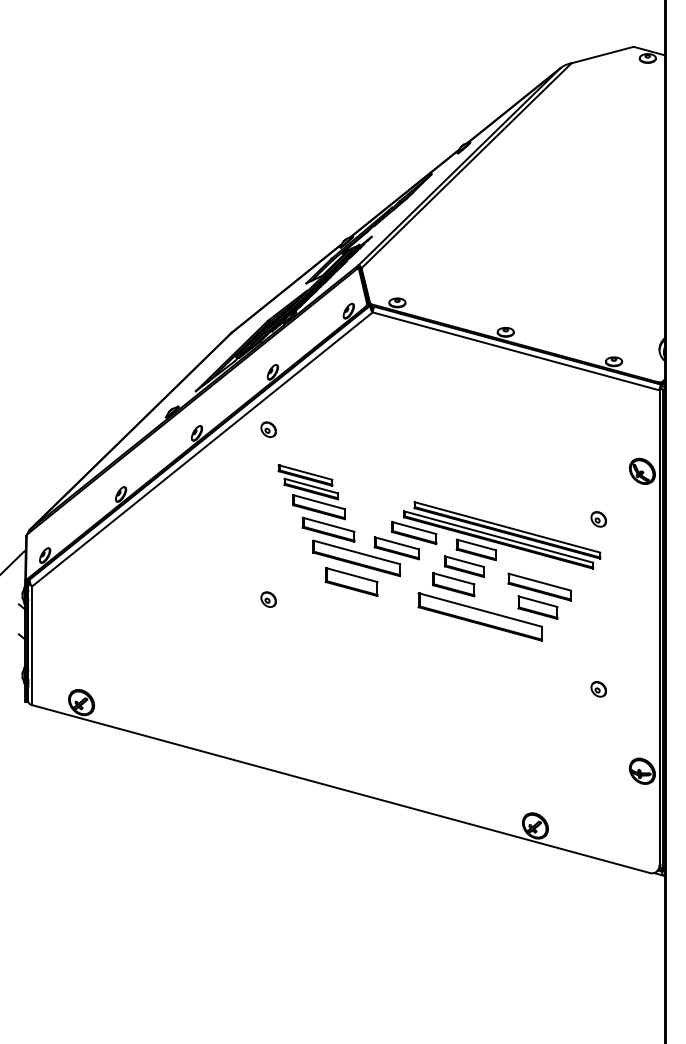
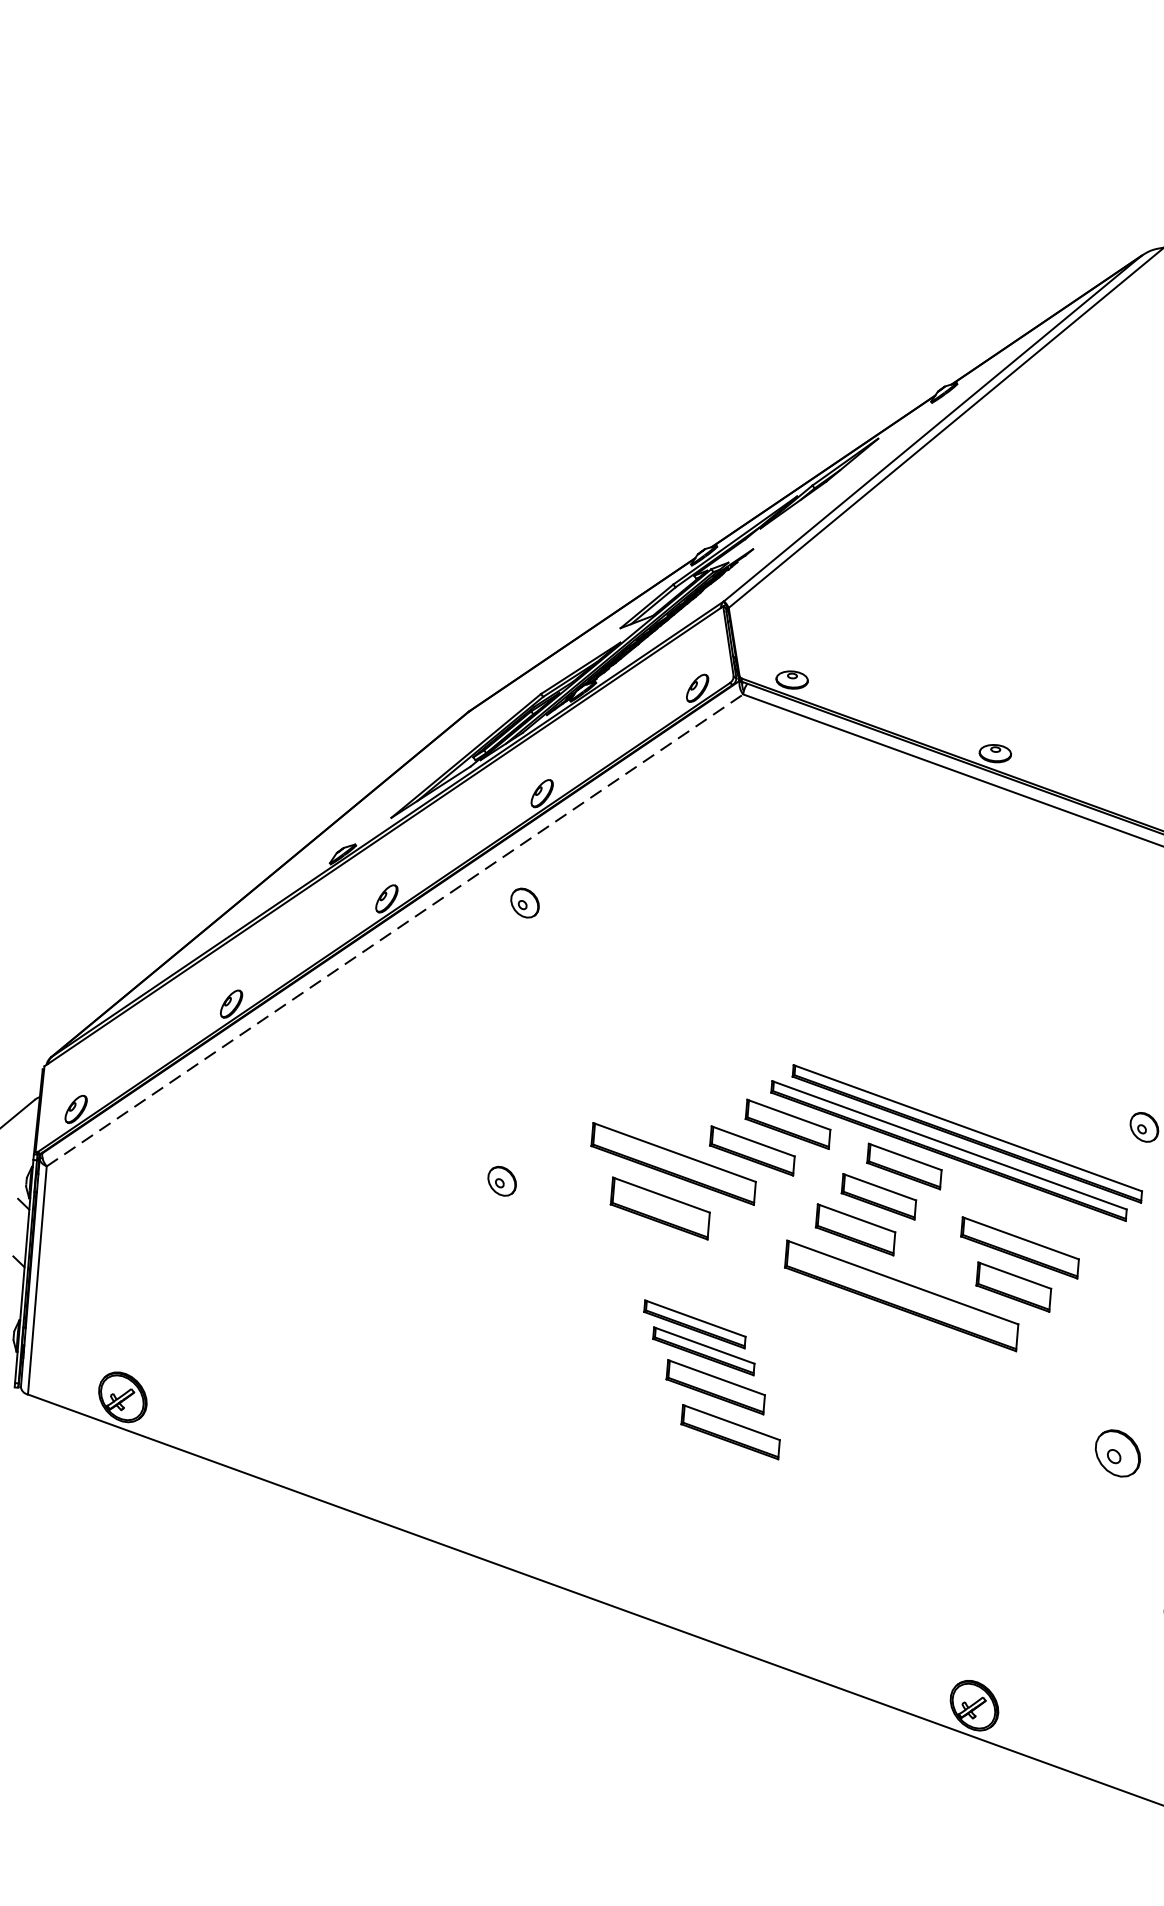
line: (202, 449) -> (394, 930), solid -> dashed
part: (316, 503) -> (711, 1379), moved
part: (268, 599) -> (501, 1180), moved
part: (598, 689) -> (1117, 1453), size x1.6

